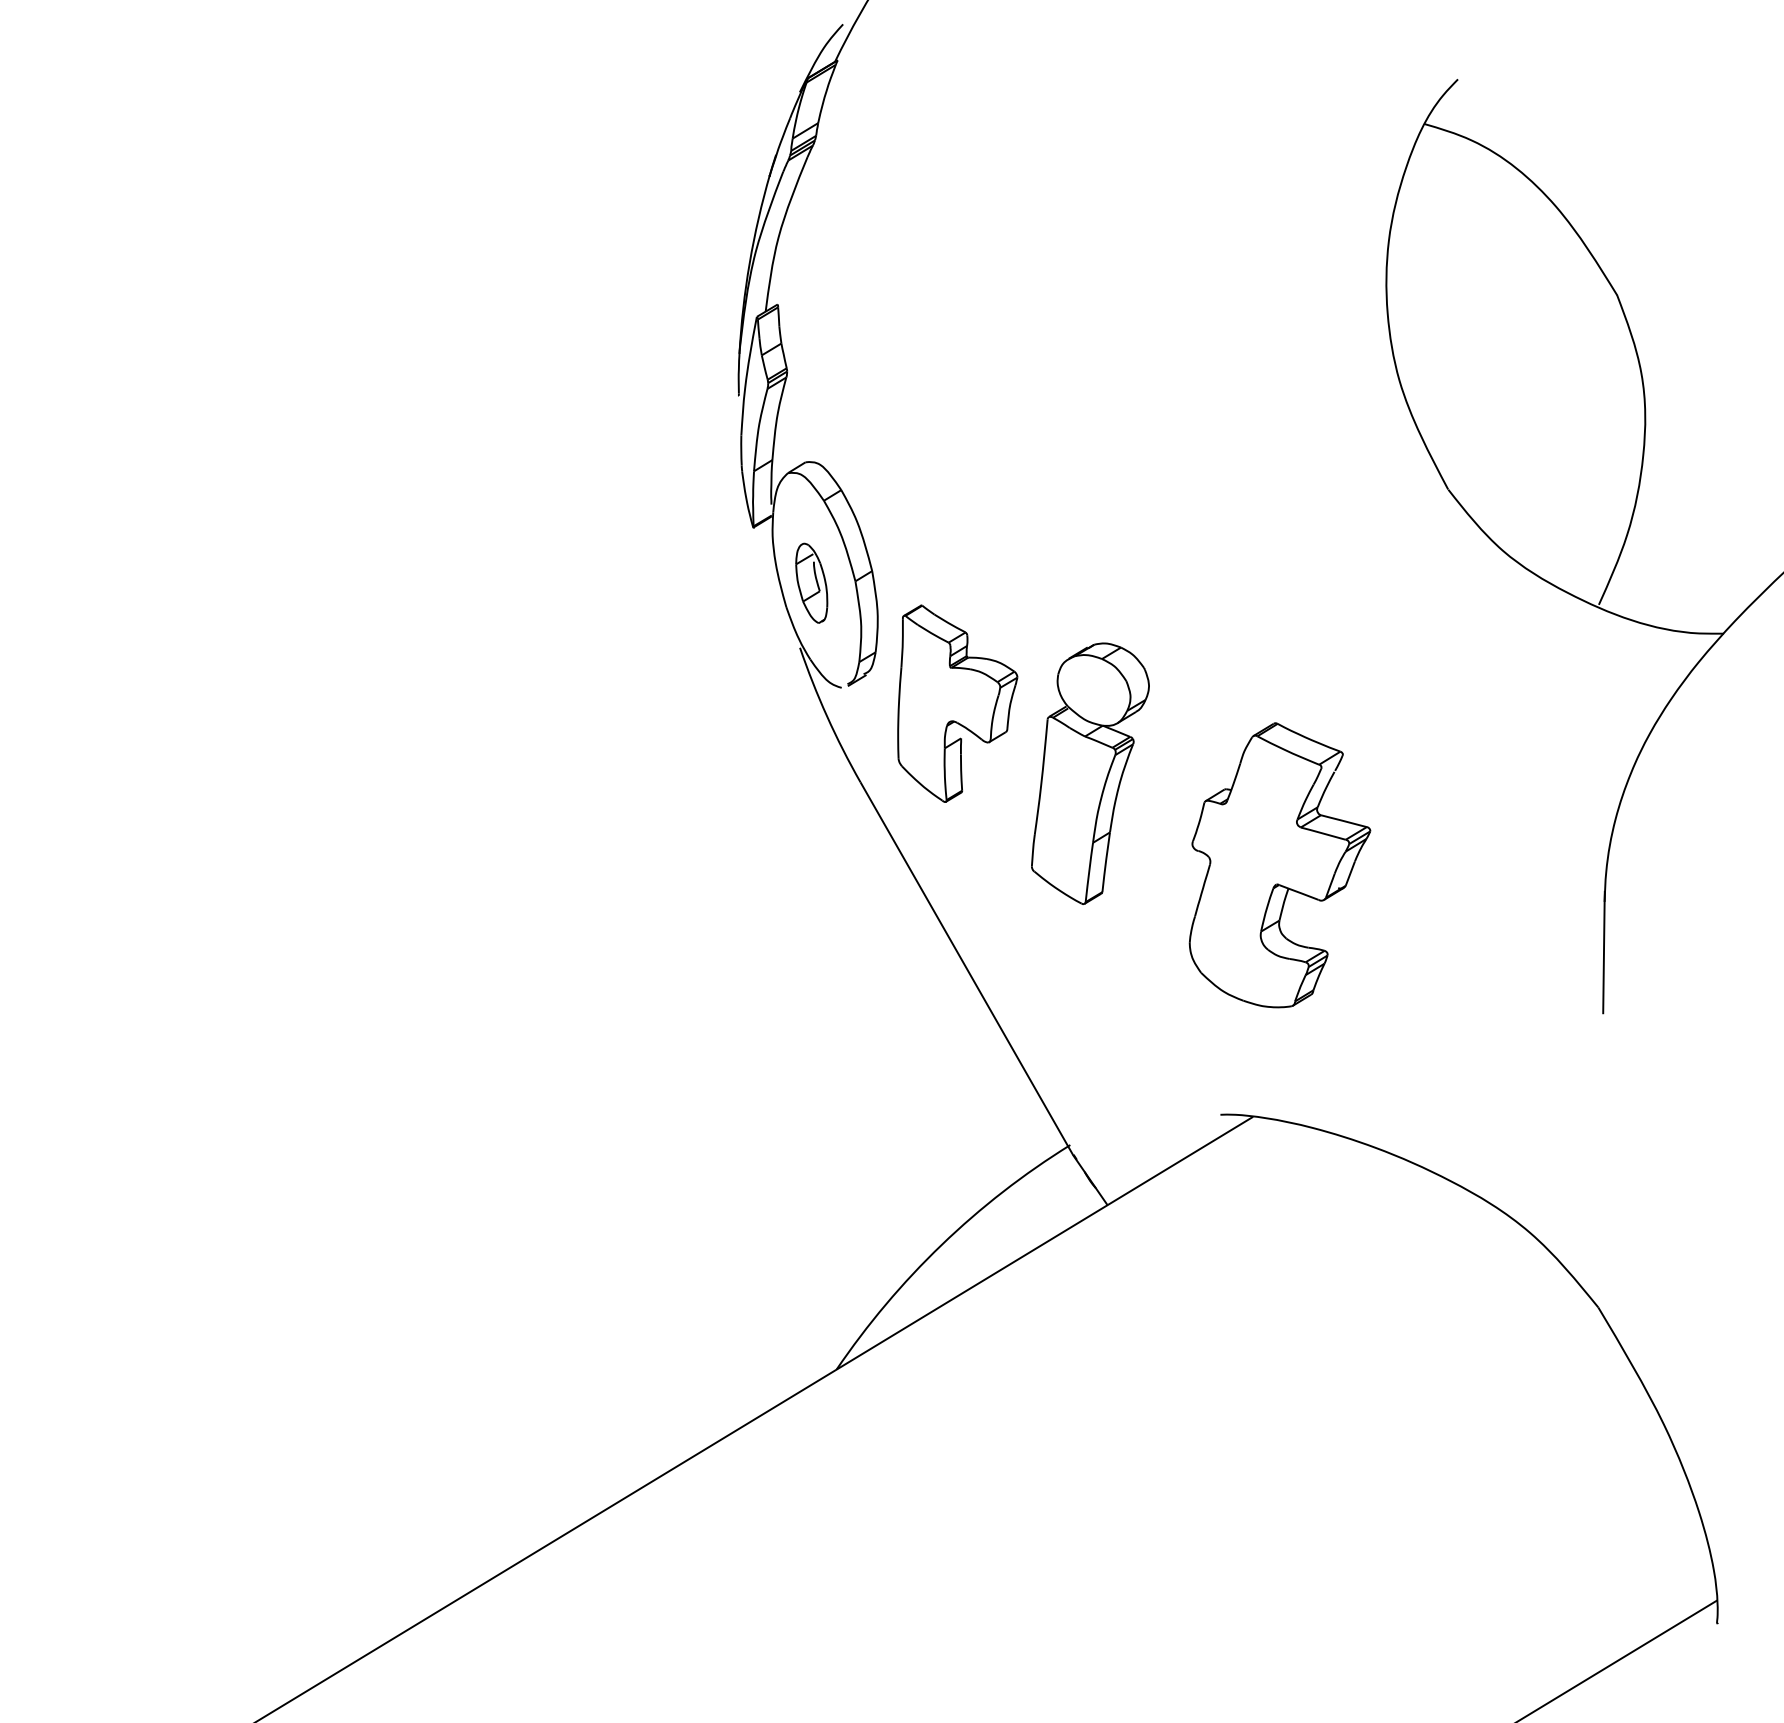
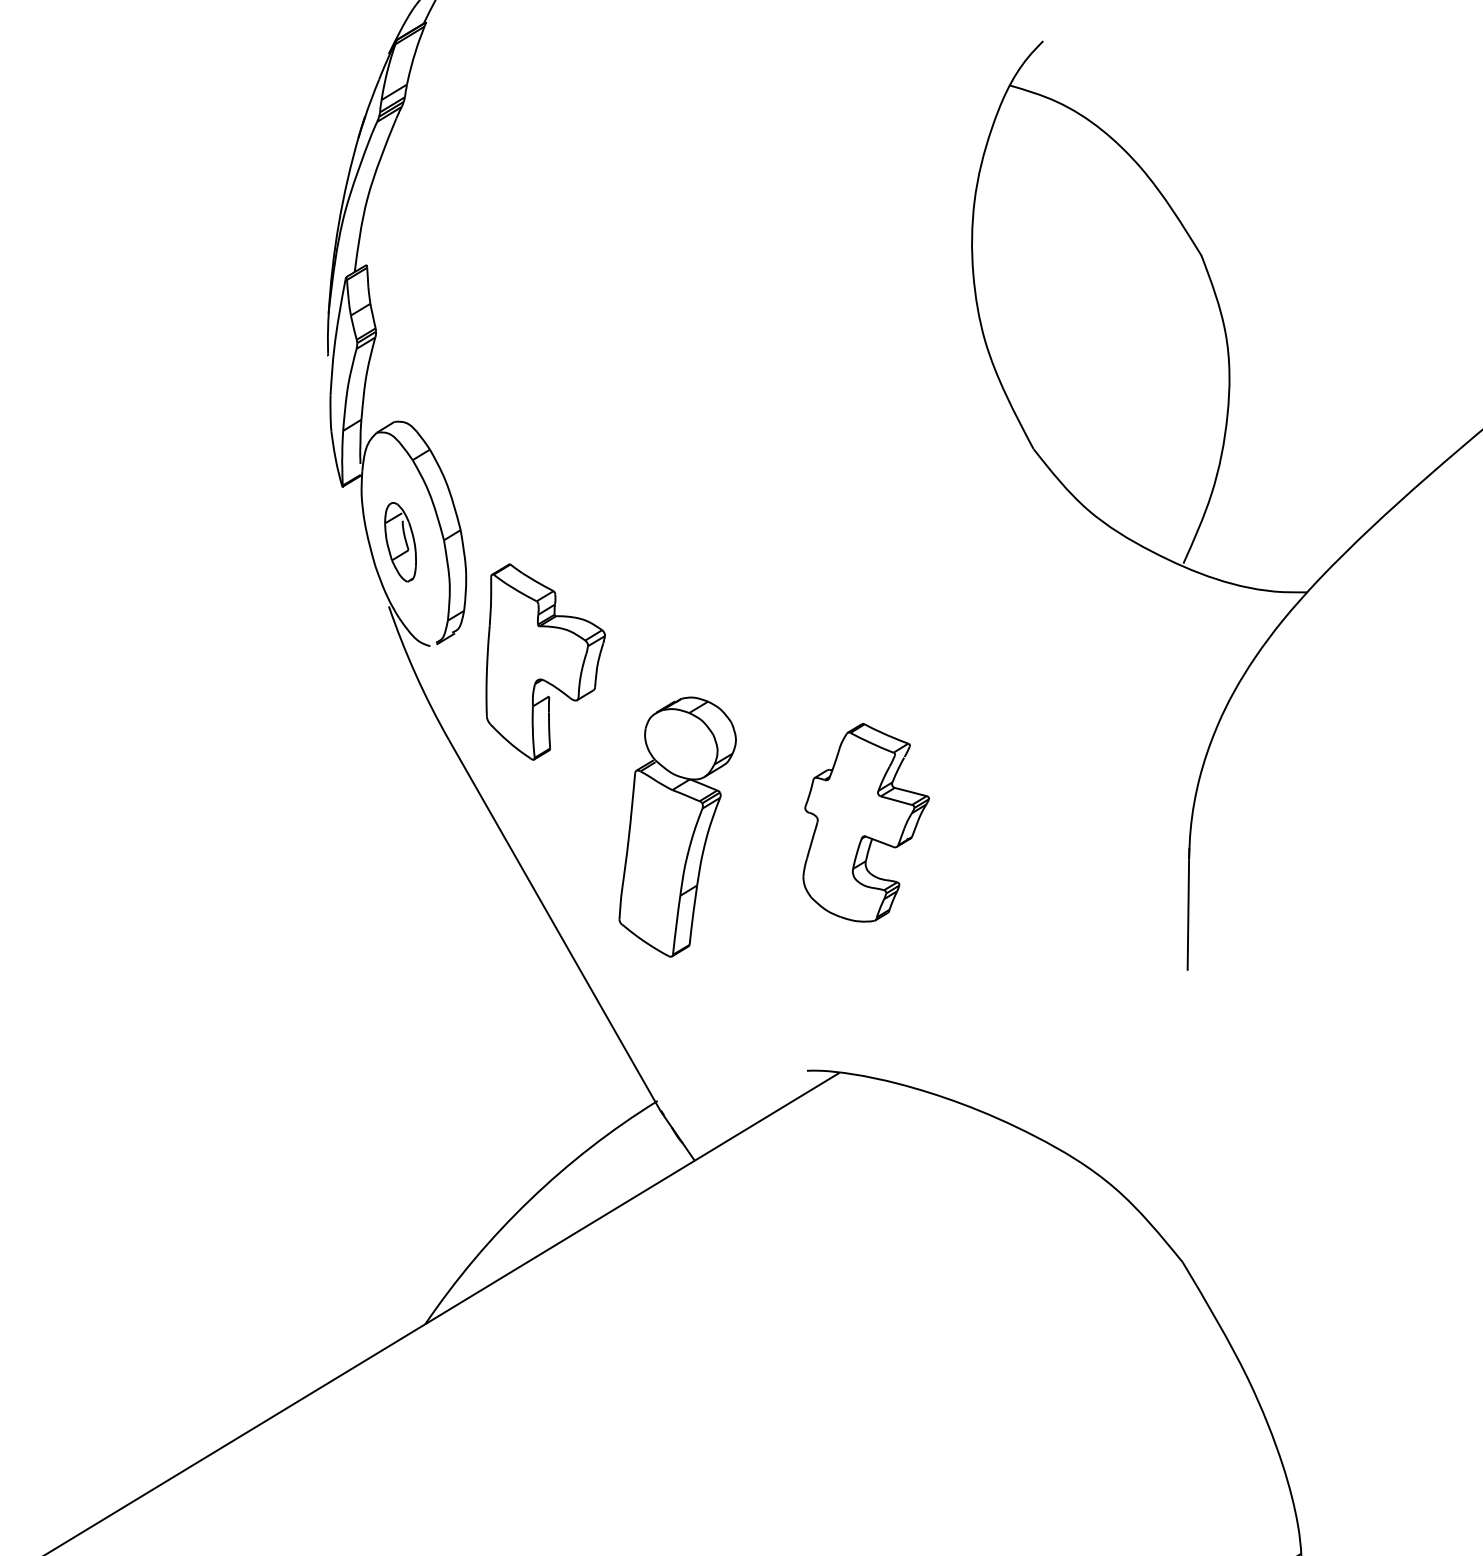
part: (1090, 773) -> (677, 826), moved
part: (1279, 865) -> (865, 822), size x0.7

